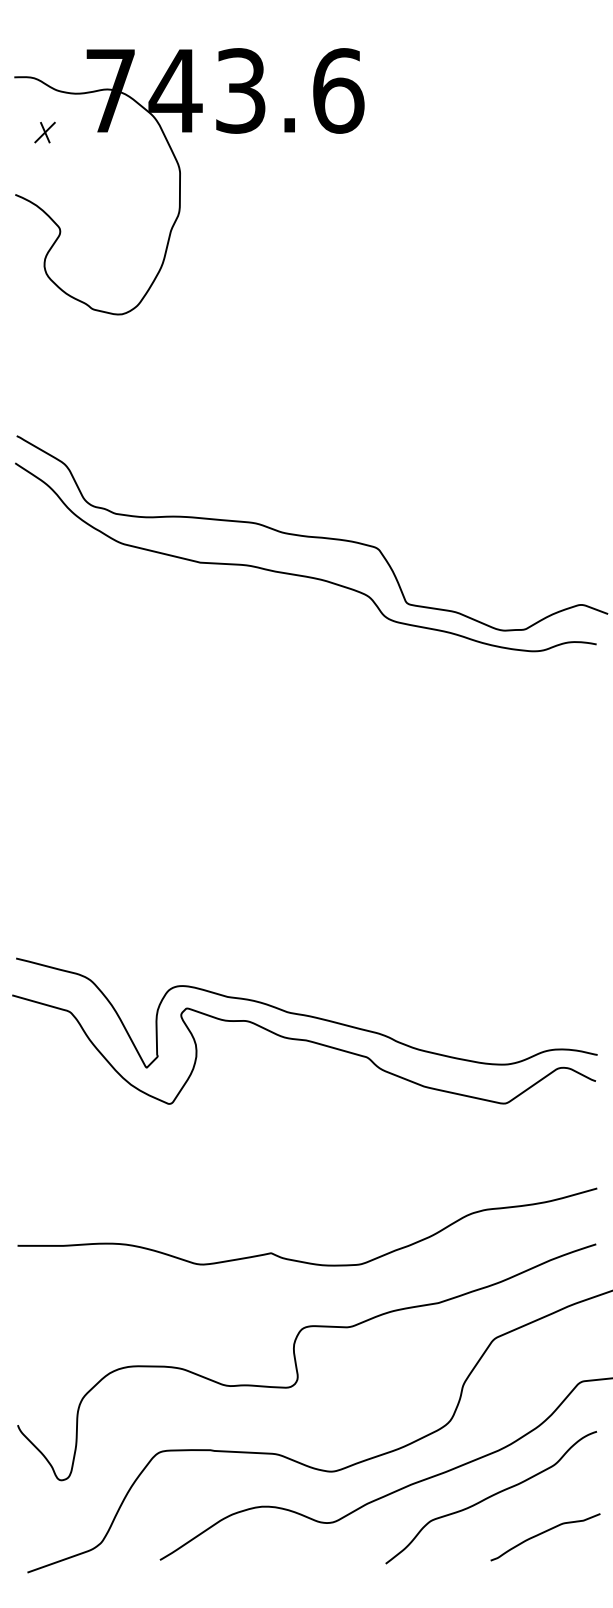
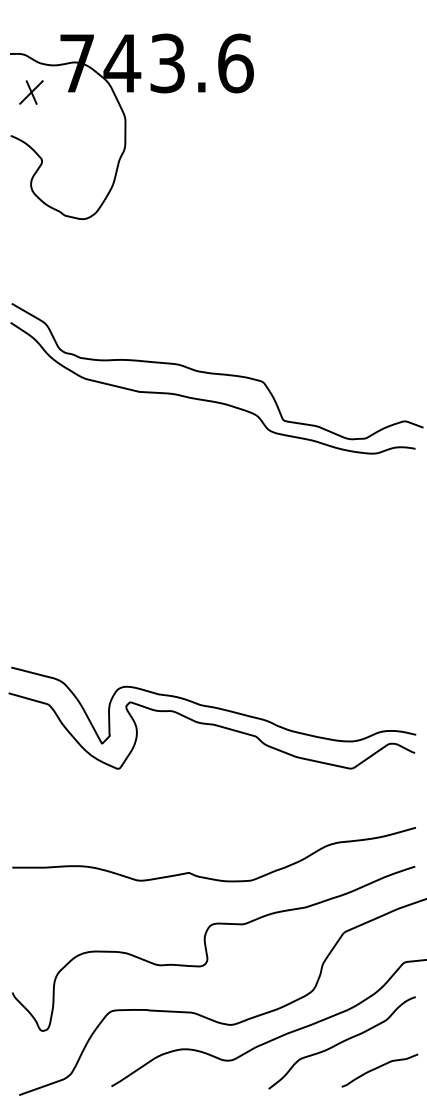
part: (45, 132) -> (31, 92), size x1.67

